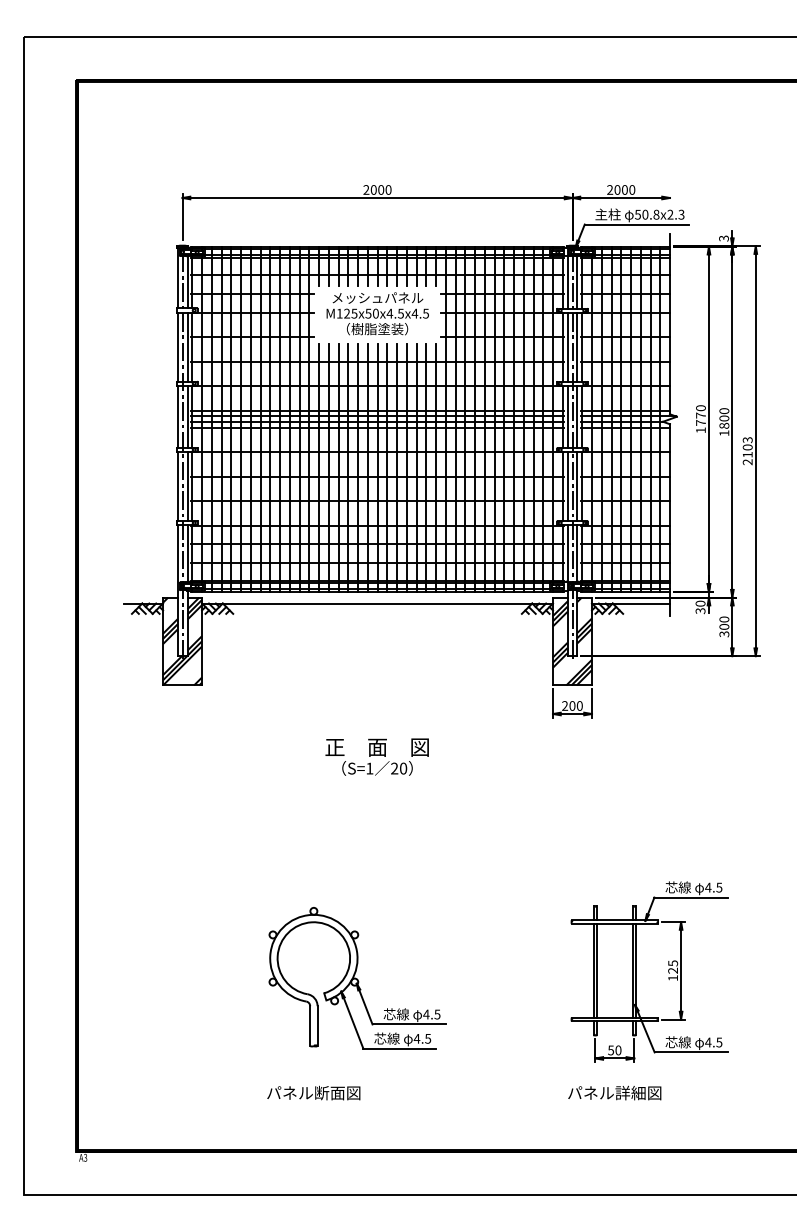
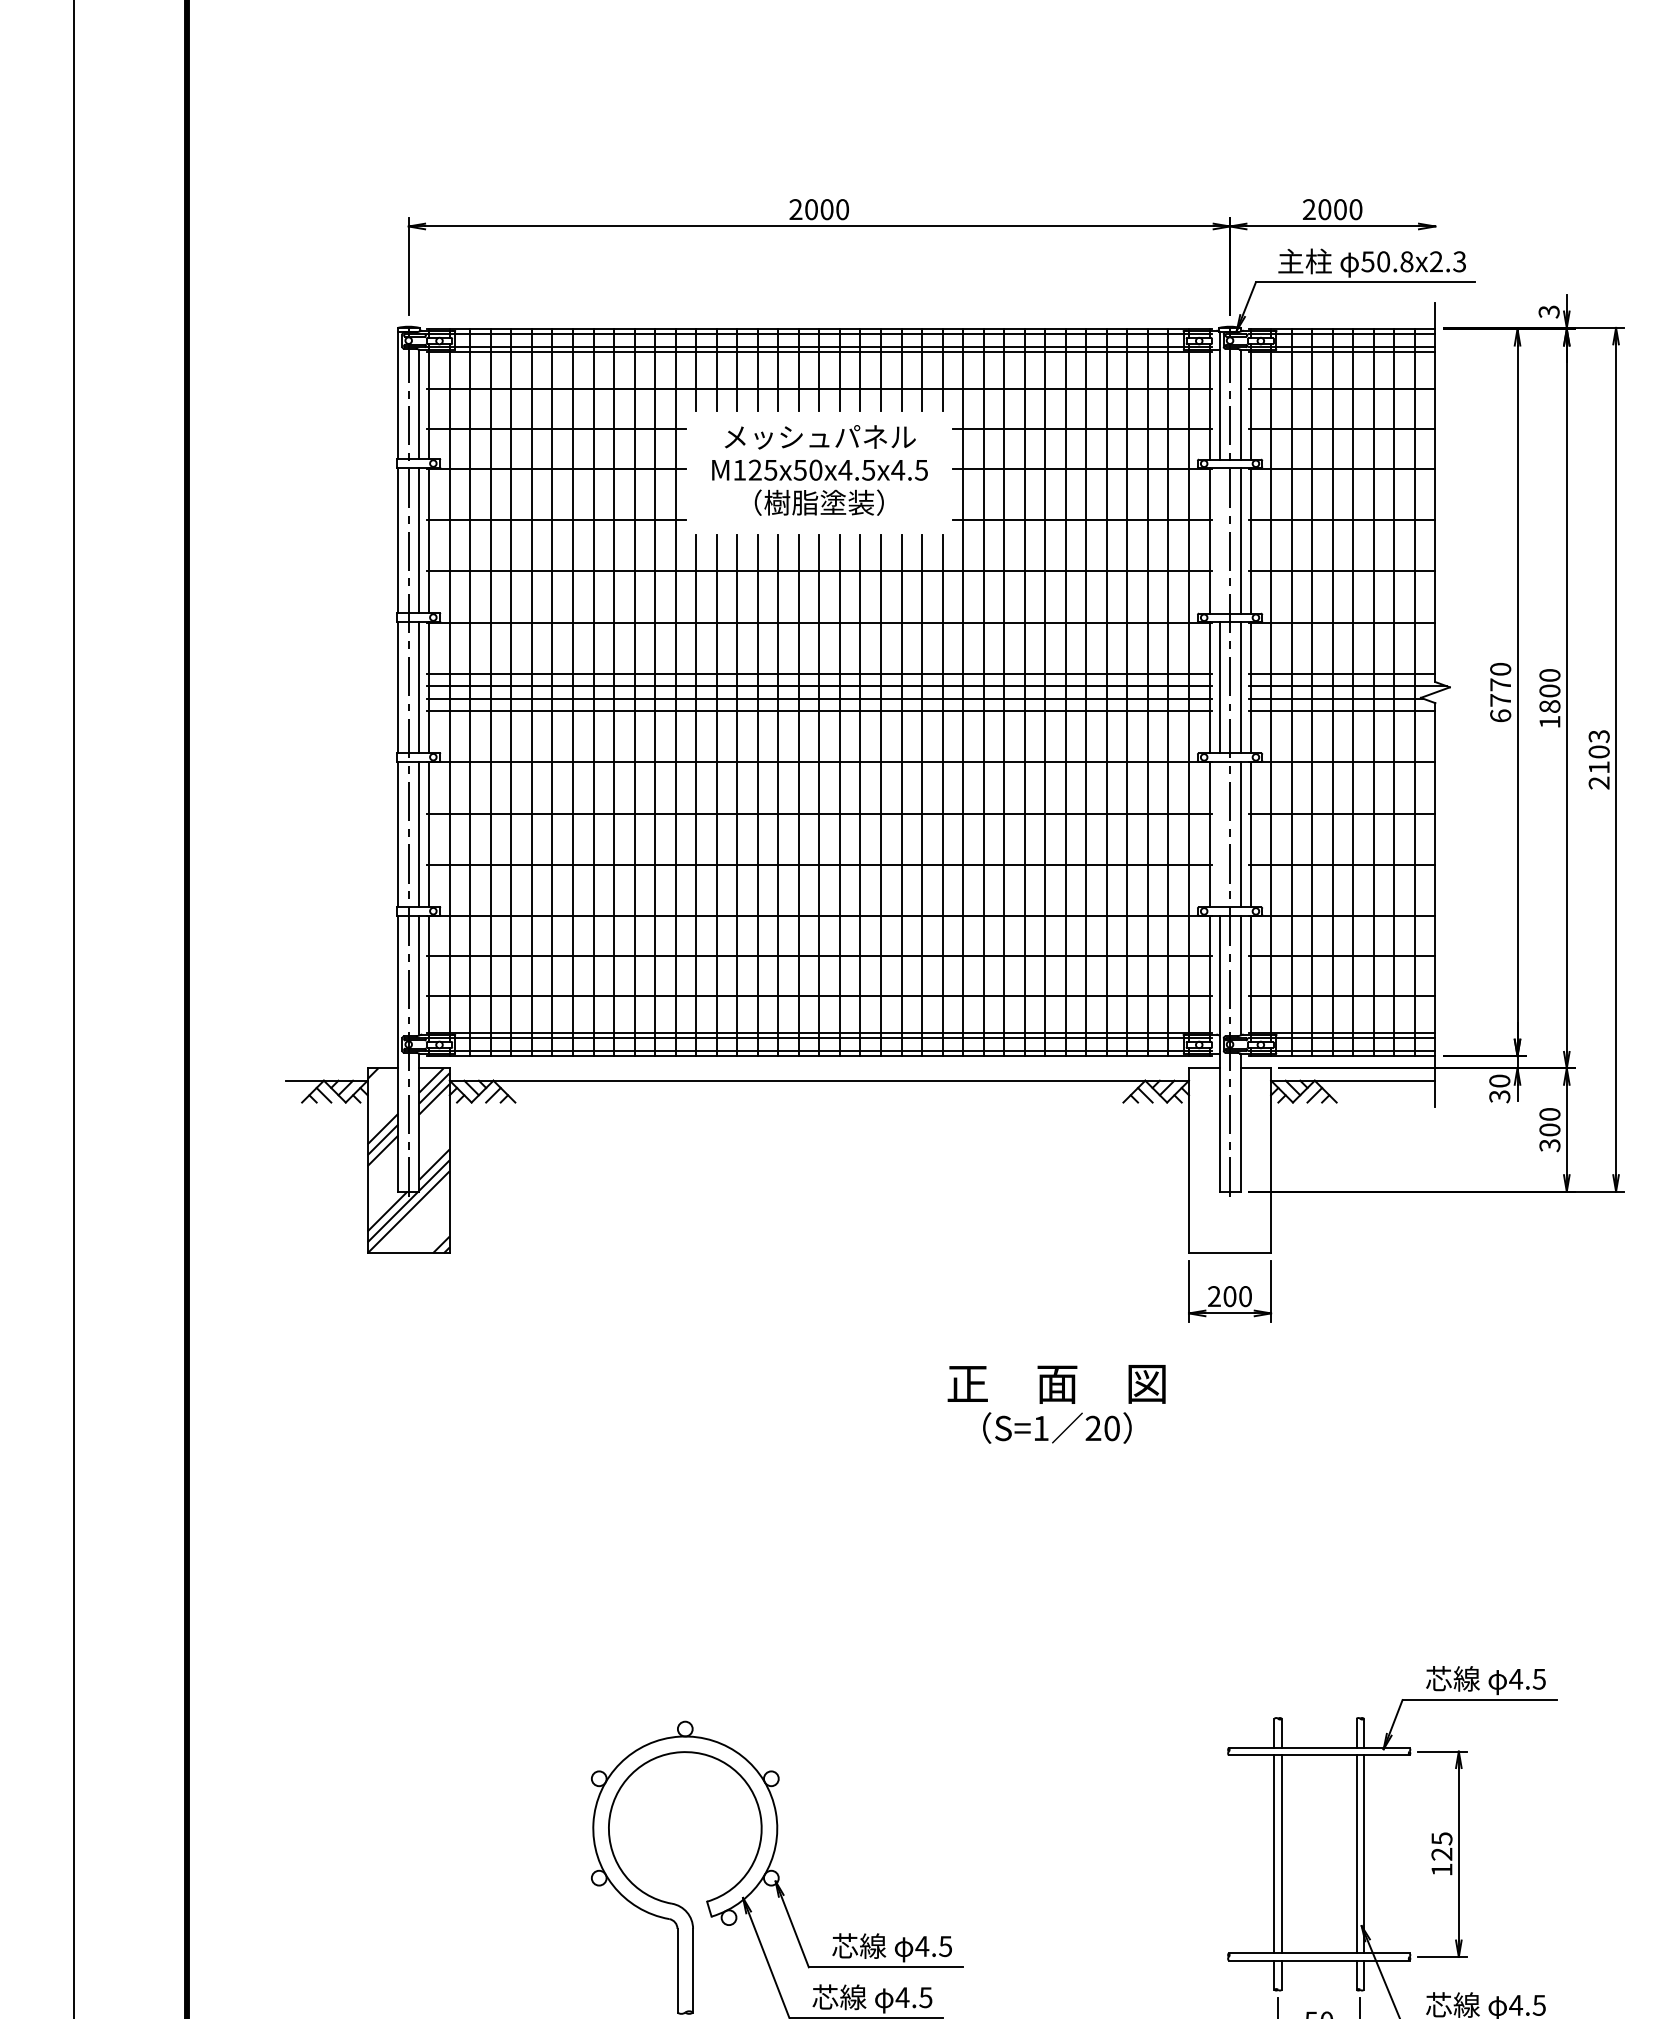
line: (567, 346) -> (1219, 539), removed
text: (700, 430) -> (1499, 716), 1770 -> 6770
line: (567, 486) -> (1219, 834), removed
hatch: (572, 641) -> (1230, 1160), removed
text: (376, 756) -> (1055, 1402), moved

